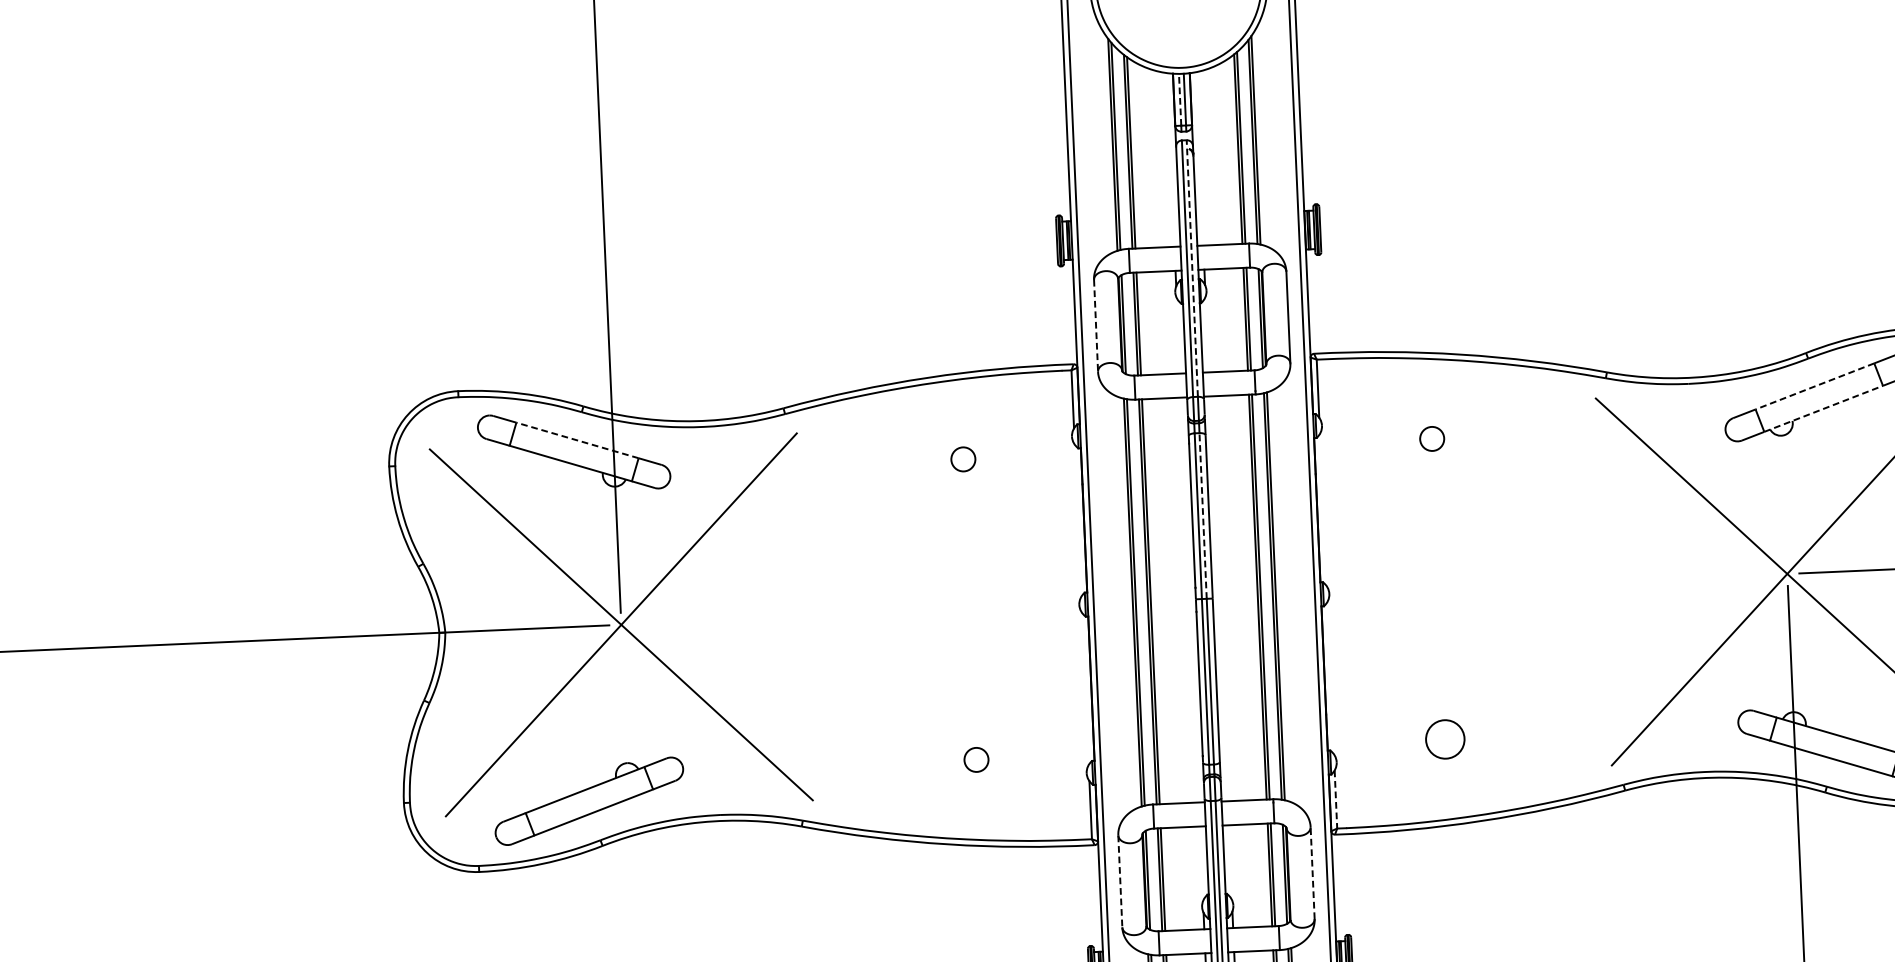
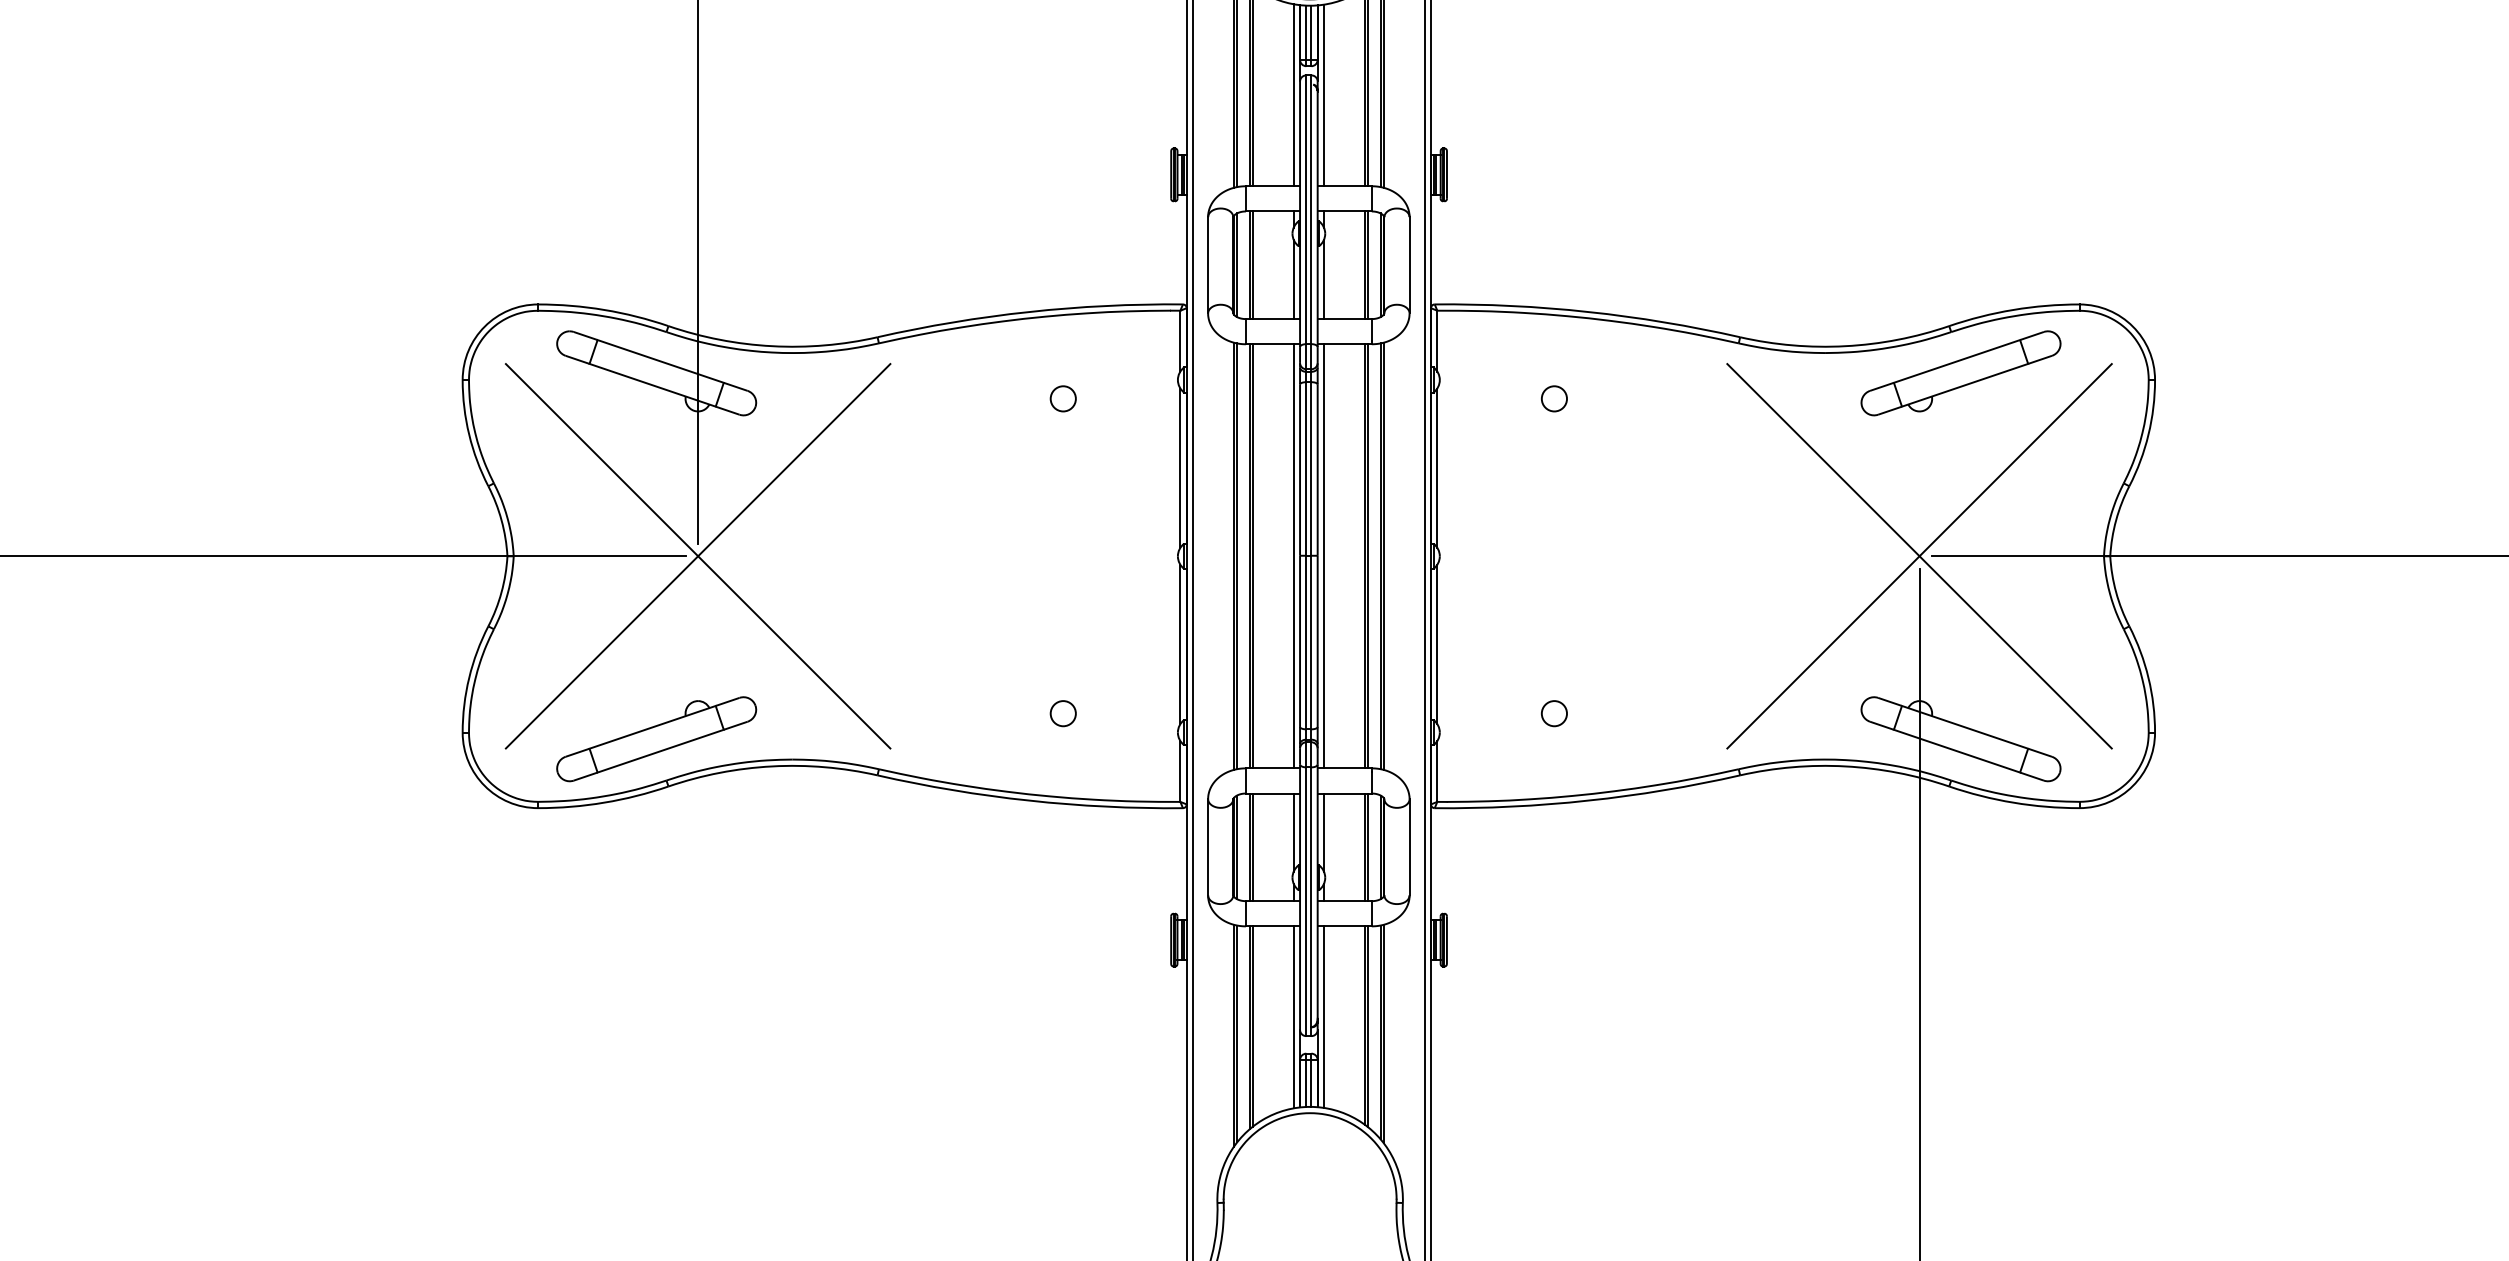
line: (1180, 99) -> (1306, 32), dashed -> solid
line: (1199, 158) -> (1323, 95), added
line: (1170, 160) -> (1293, 95), added
line: (1192, 268) -> (1311, 209), dashed -> solid
line: (1096, 326) -> (1208, 265), dashed -> solid
line: (1206, 334) -> (1323, 279), added
line: (1178, 335) -> (1293, 279), added
line: (1815, 386) -> (1957, 361), dashed -> solid
line: (1824, 409) -> (1965, 385), dashed -> solid
line: (577, 440) -> (660, 361), dashed -> solid
line: (1323, 509) -> (1437, 467), added
line: (1203, 515) -> (1311, 468), dashed -> solid
line: (1078, 520) -> (1180, 467), added
line: (1218, 599) -> (1323, 556), added
line: (1189, 600) -> (1293, 556), added
line: (1330, 678) -> (1437, 644), added
line: (1085, 689) -> (1180, 644), added
circle: (1445, 739) -> (1554, 713), size x0.62
line: (1336, 800) -> (1437, 772), dashed -> solid
line: (1229, 862) -> (1323, 832), added
line: (1201, 863) -> (1293, 832), added
line: (1312, 872) -> (1409, 846), dashed -> solid
line: (1120, 881) -> (1208, 847), dashed -> solid

